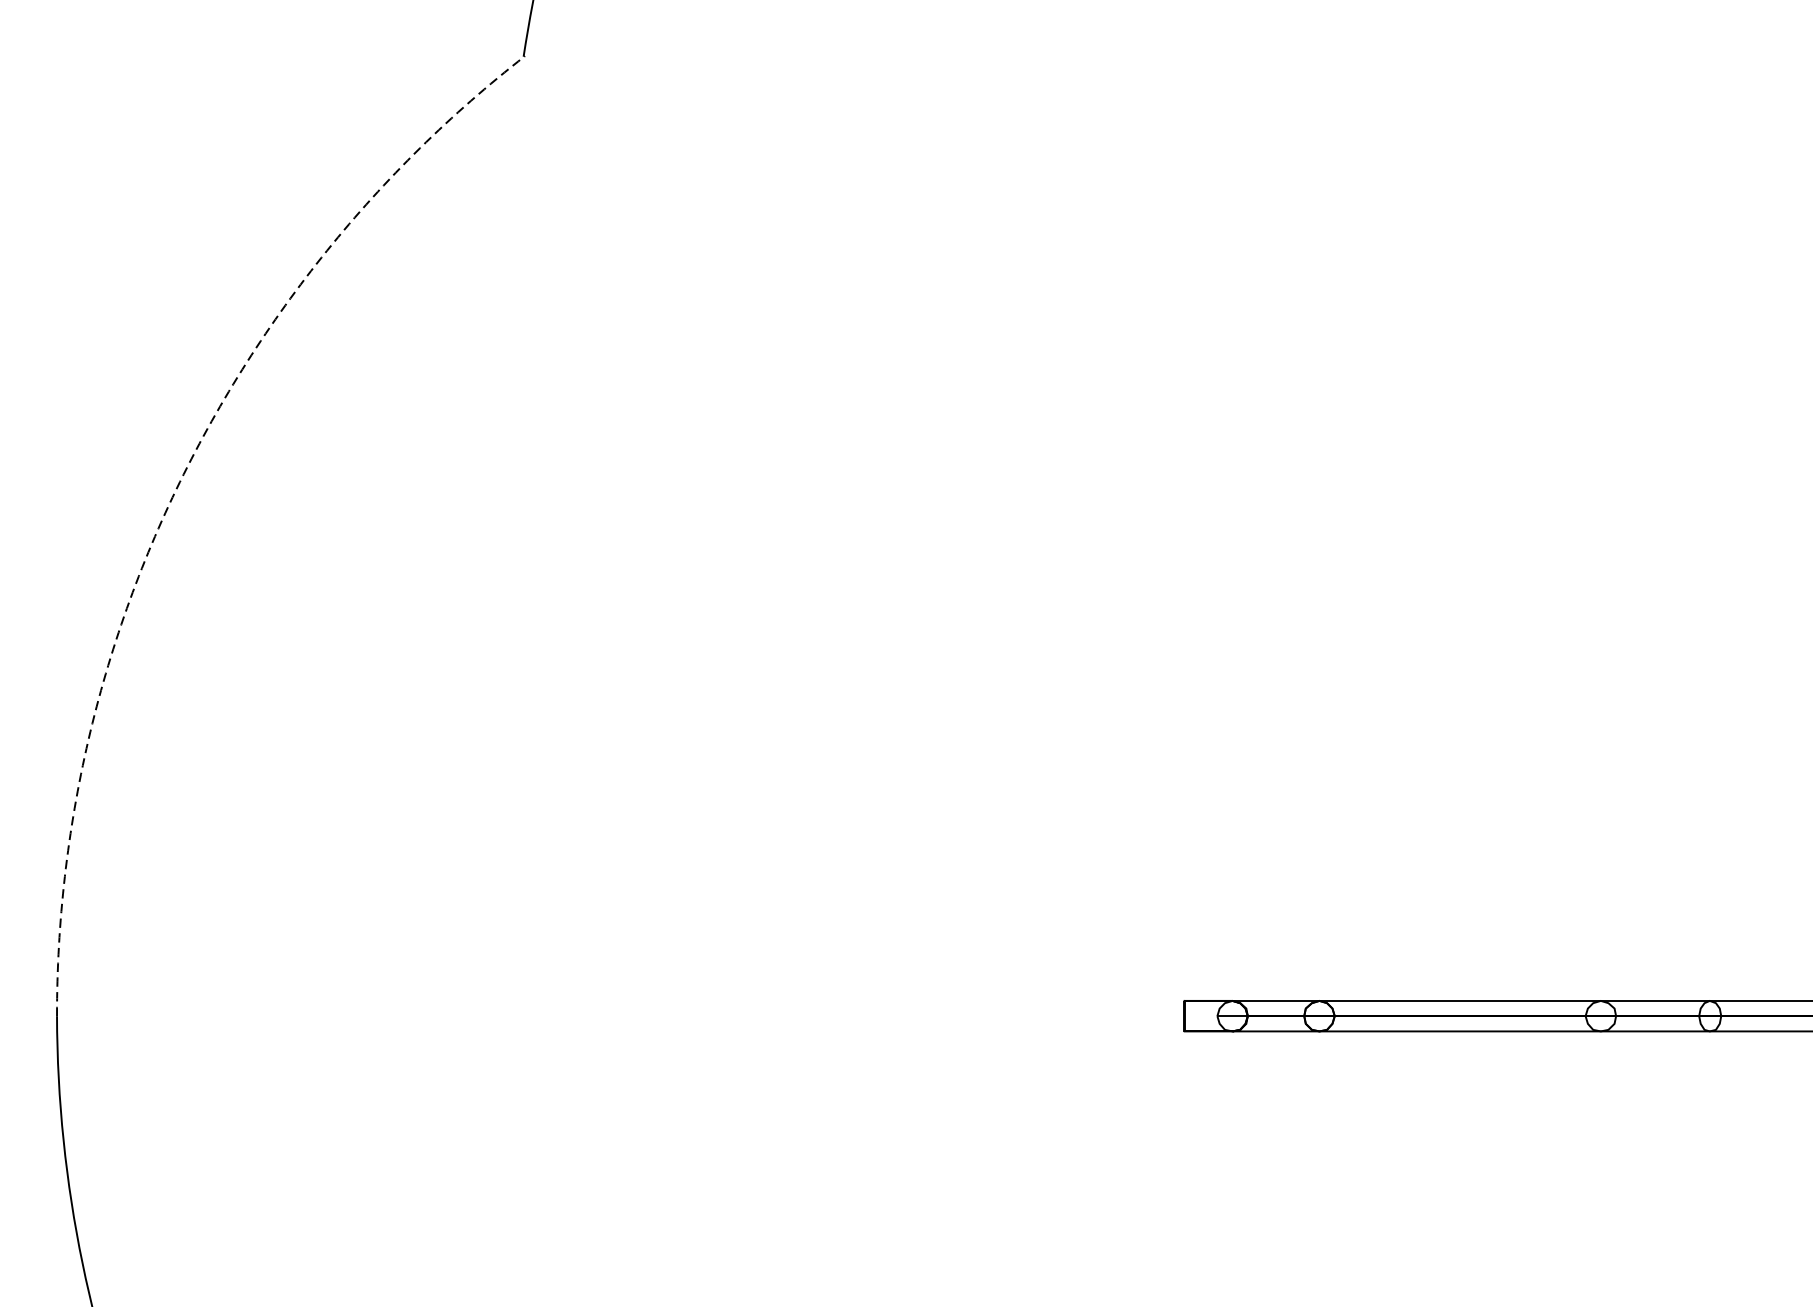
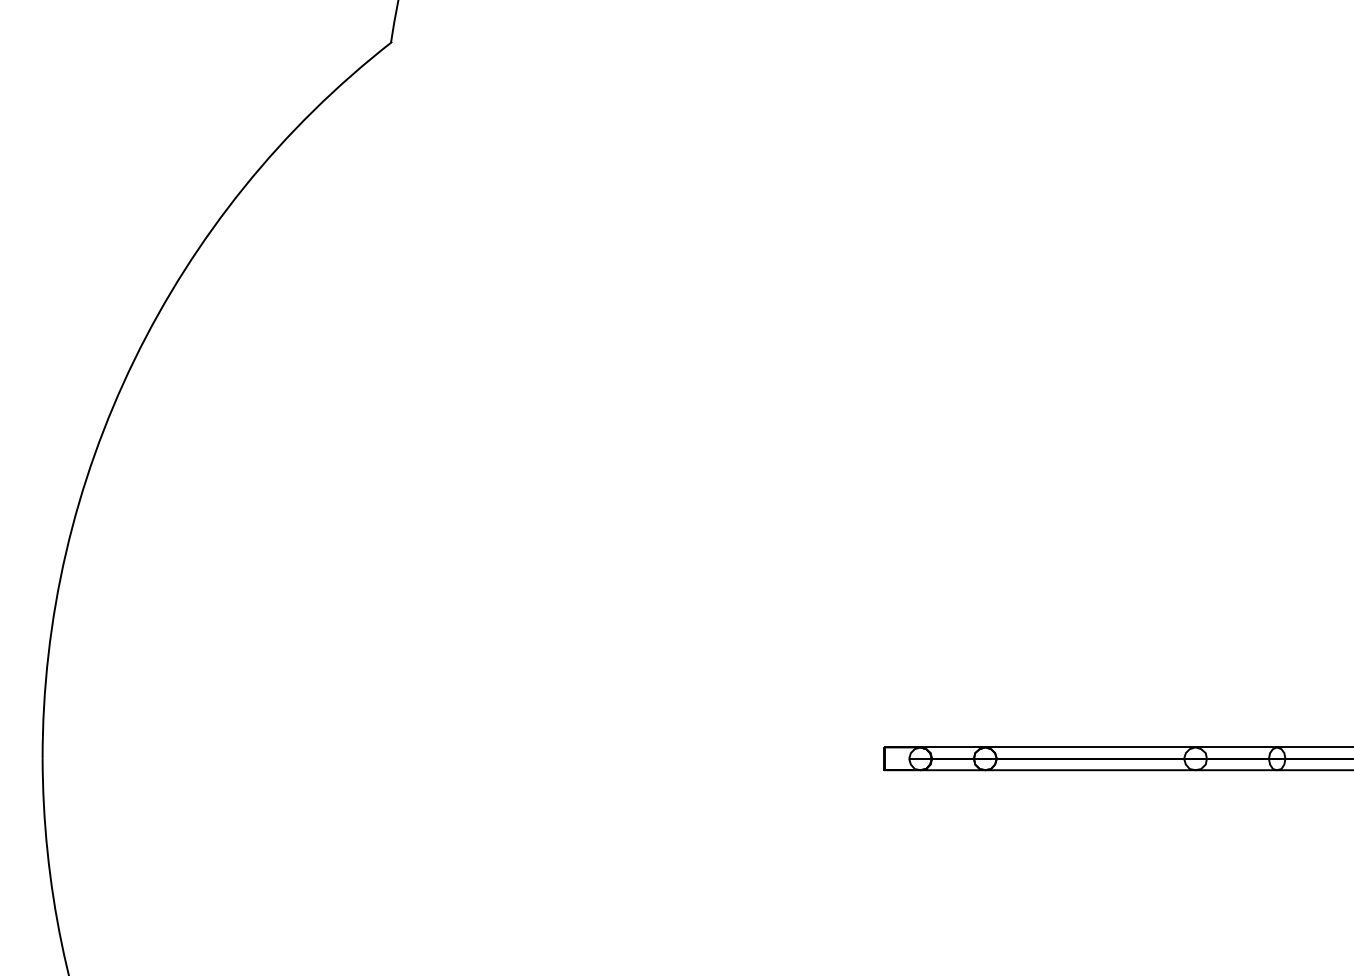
arc: (180, 481) -> (134, 359), dashed -> solid

